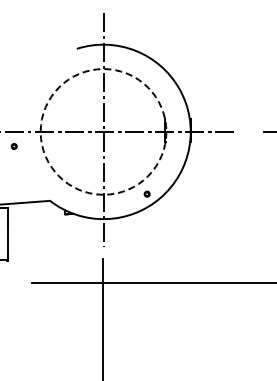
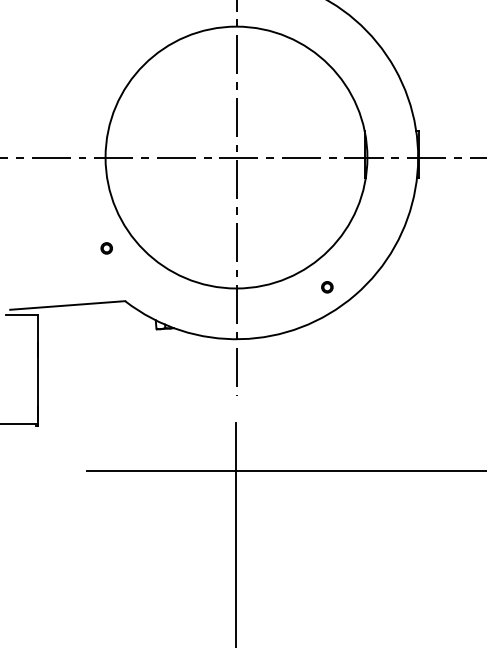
circle: (103, 131) -> (236, 156), dashed -> solid
part: (13, 146) -> (105, 248), moved

